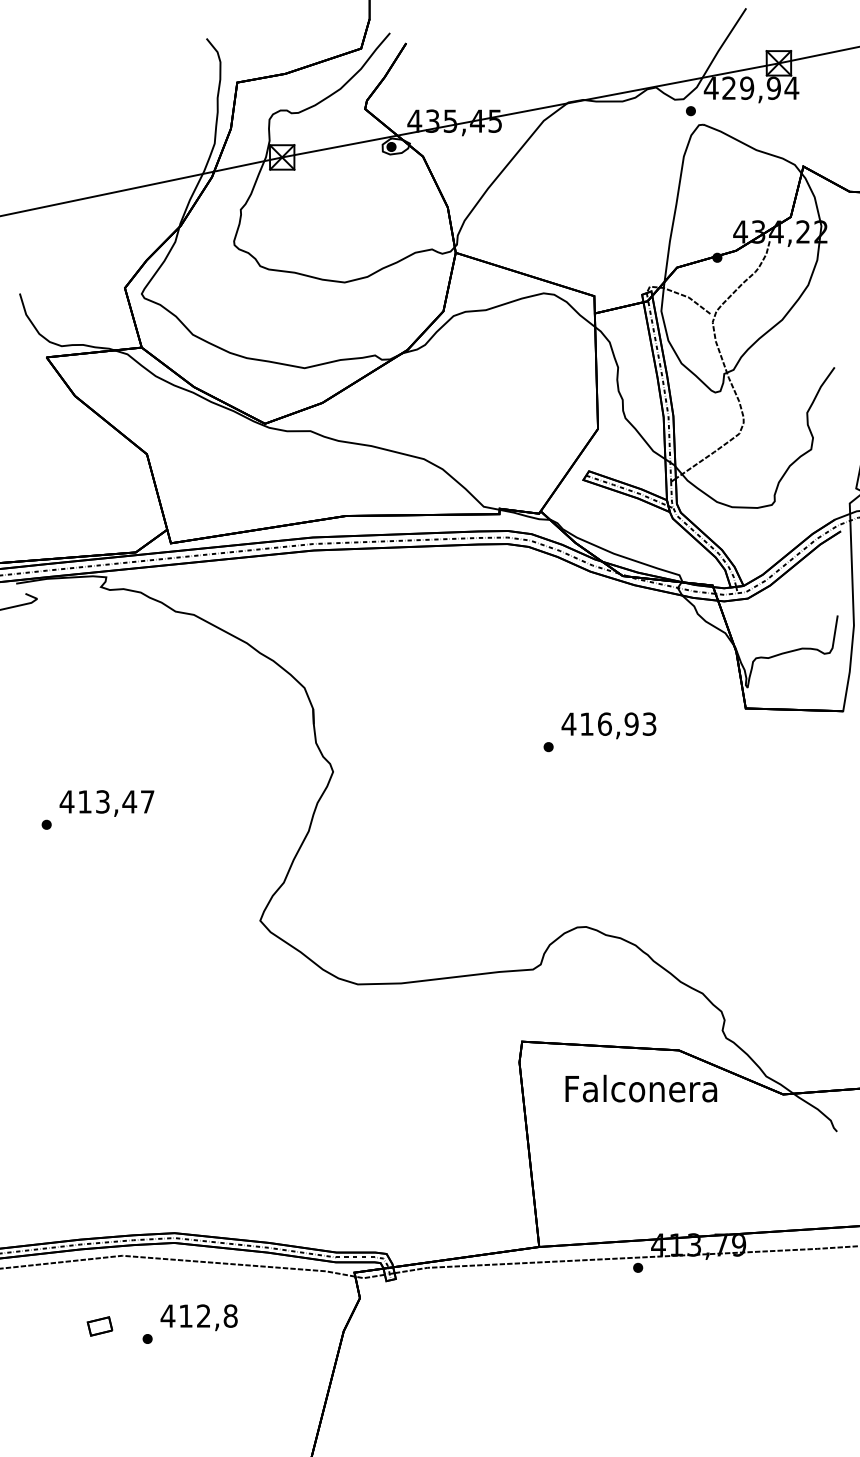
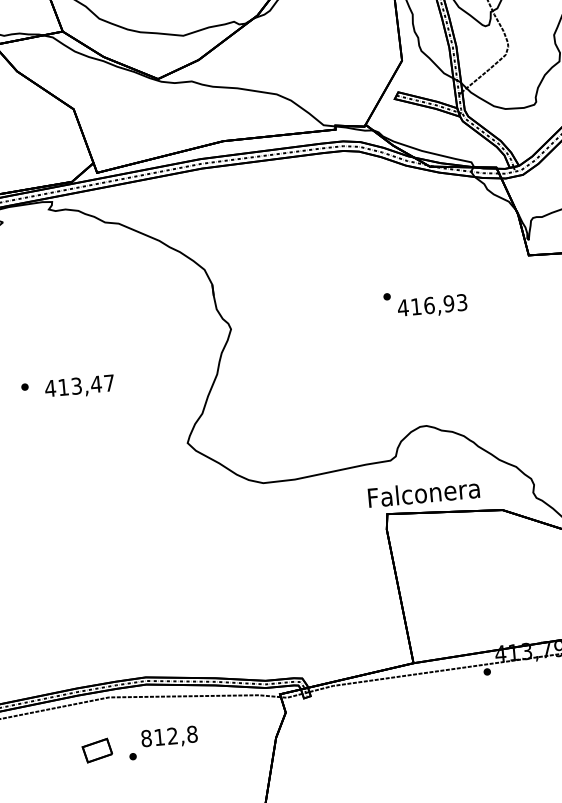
text: (608, 725) -> (432, 306), moved
text: (106, 803) -> (79, 387), moved
text: (641, 1088) -> (424, 492), moved
text: (167, 1315) -> (146, 738), 412,8 -> 812,8
part: (99, 1326) -> (97, 750), size x1.6

